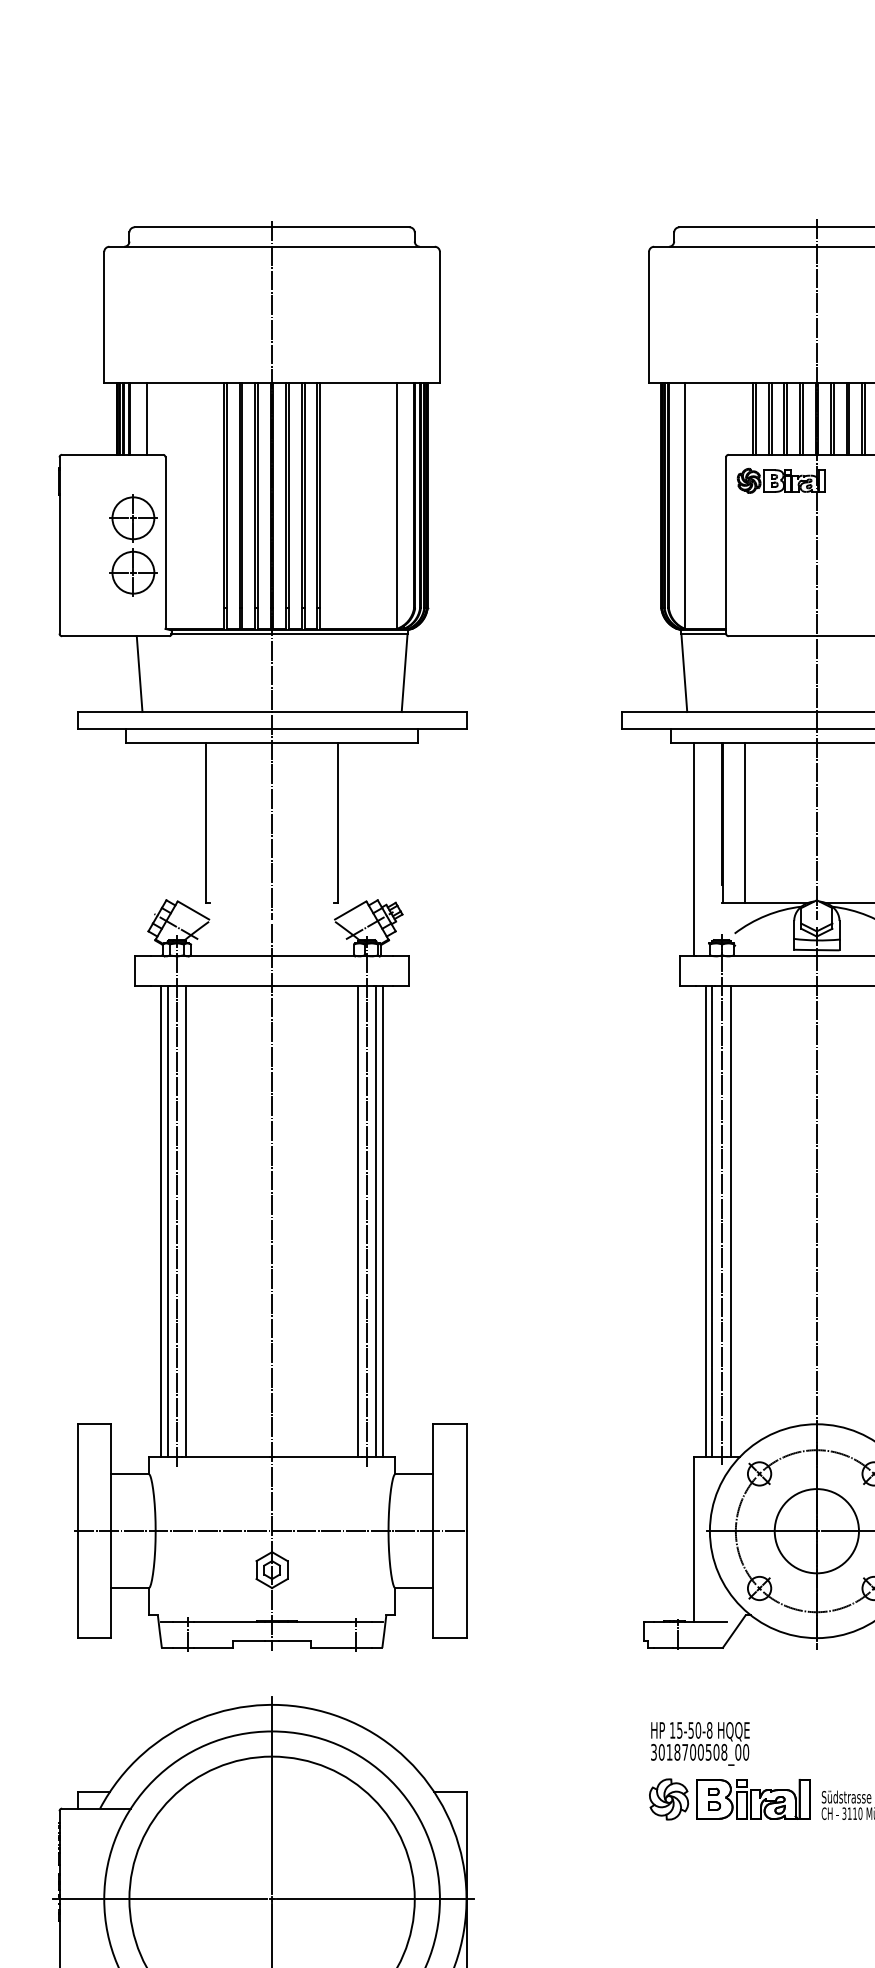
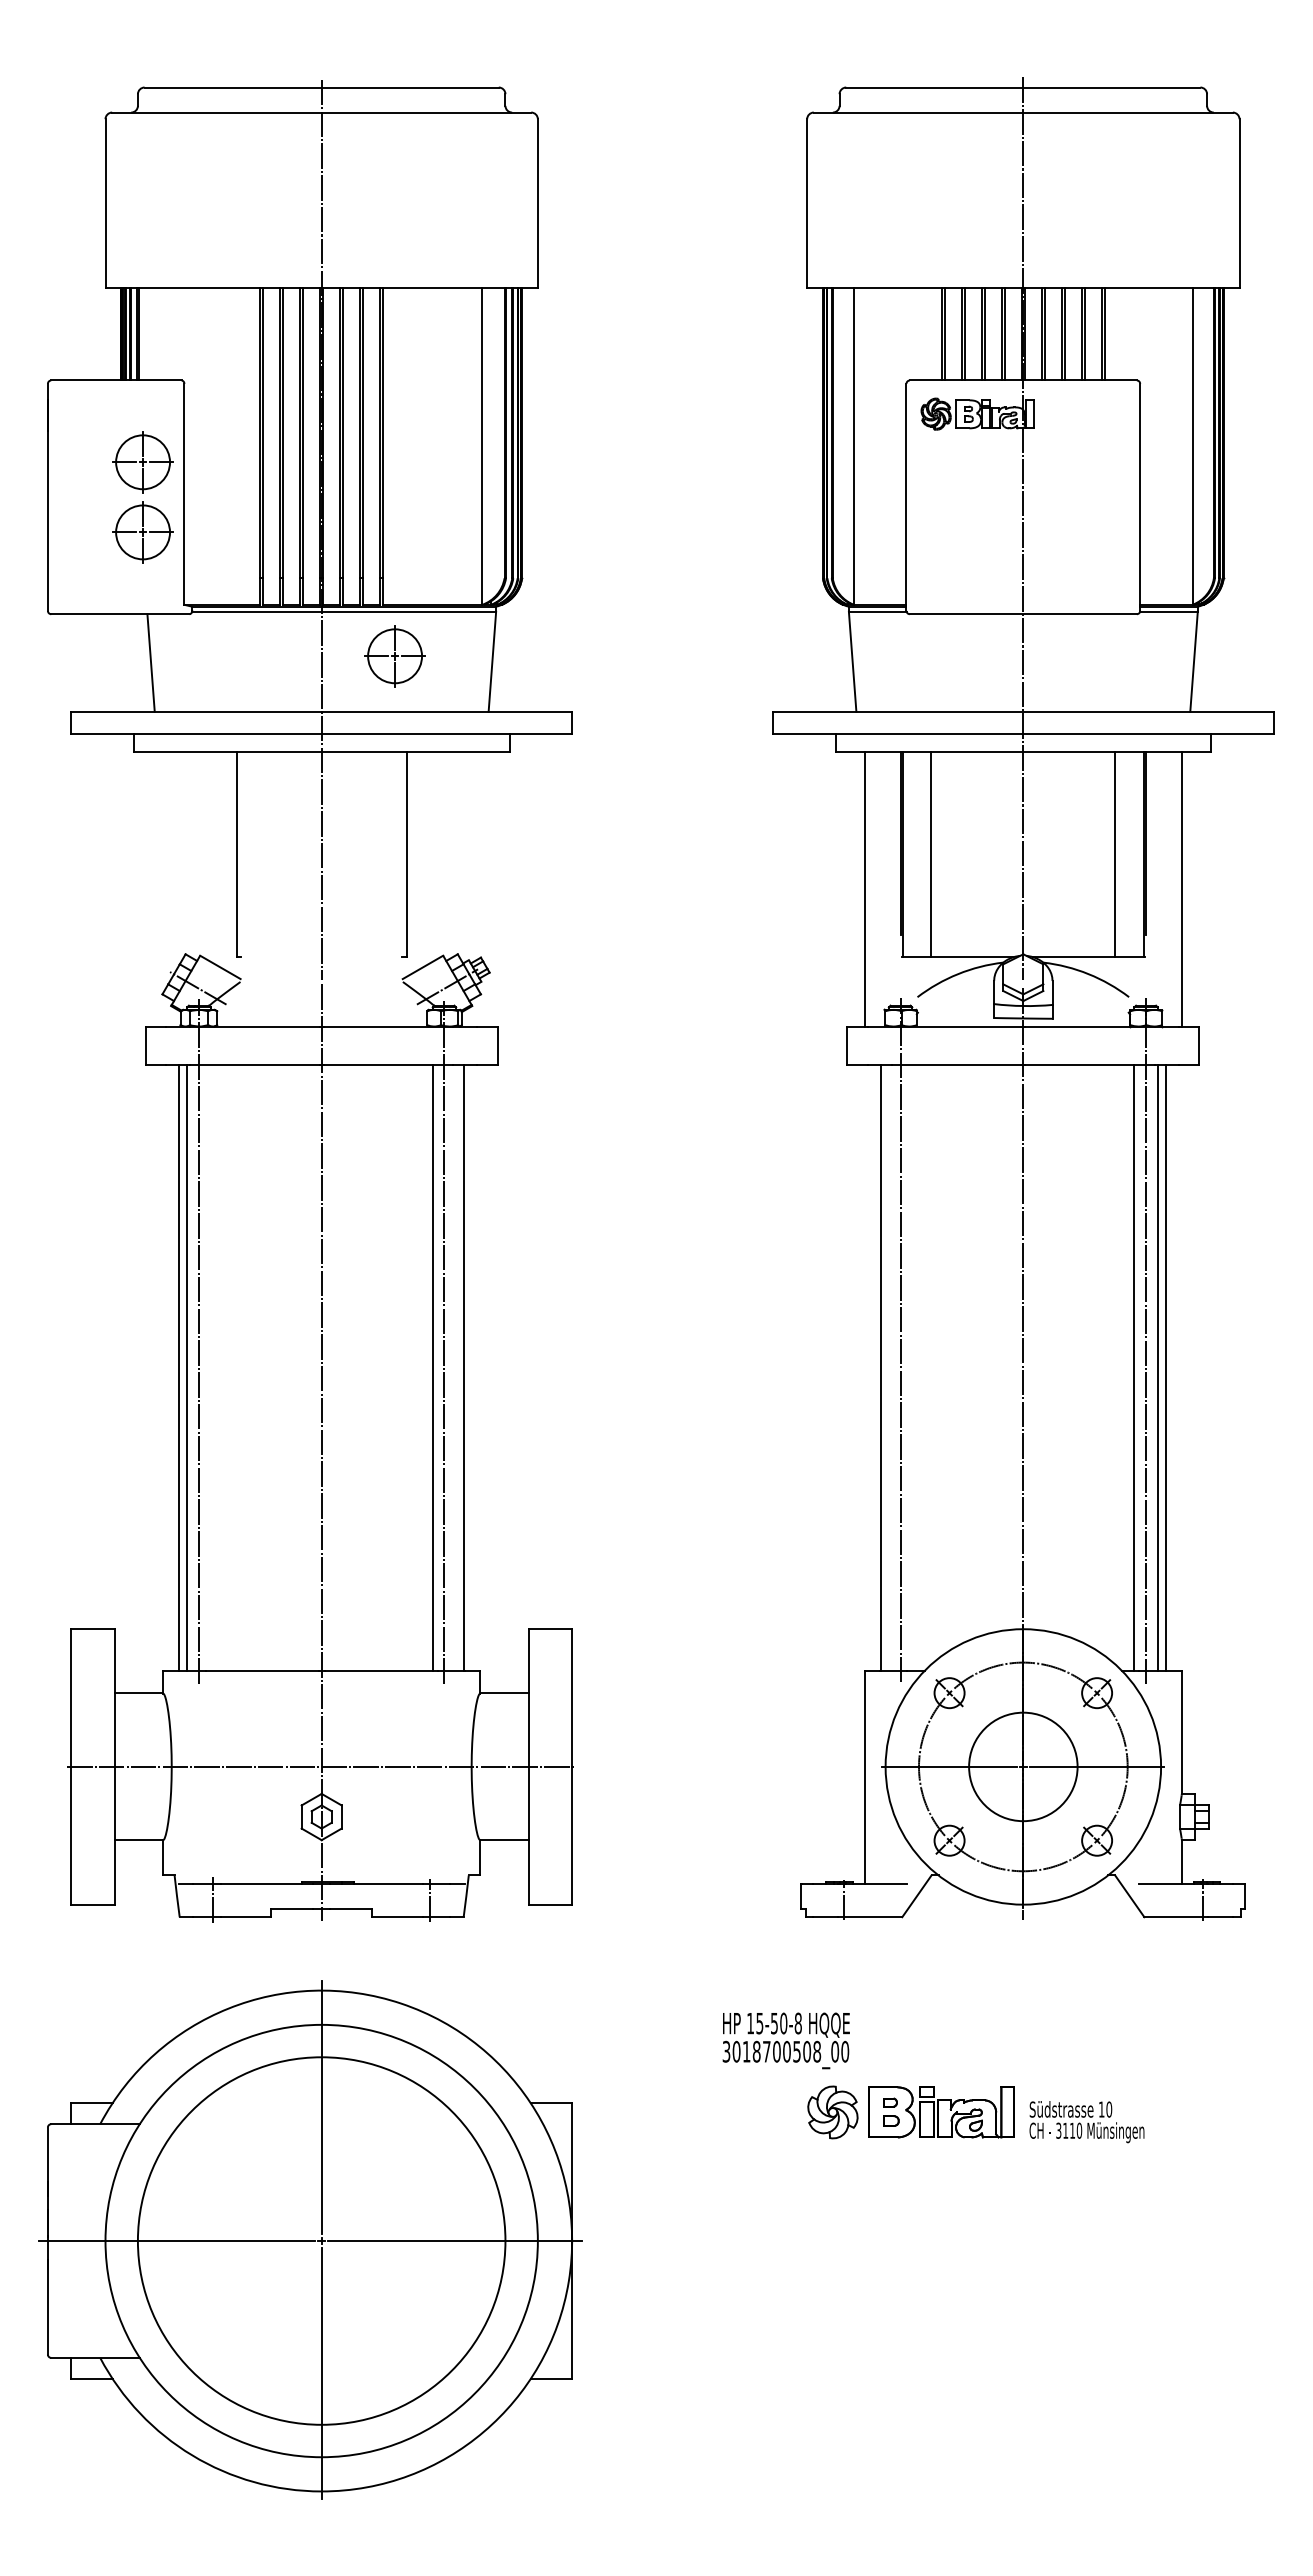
line: (147, 418) -> (161, 333), removed
part: (328, 669) -> (394, 656), added
line: (185, 1221) -> (210, 1367), removed
line: (376, 1221) -> (456, 1367), removed
line: (712, 1221) -> (888, 1367), removed
line: (730, 1221) -> (912, 1367), removed
text: (699, 1743) -> (785, 2040), moved

